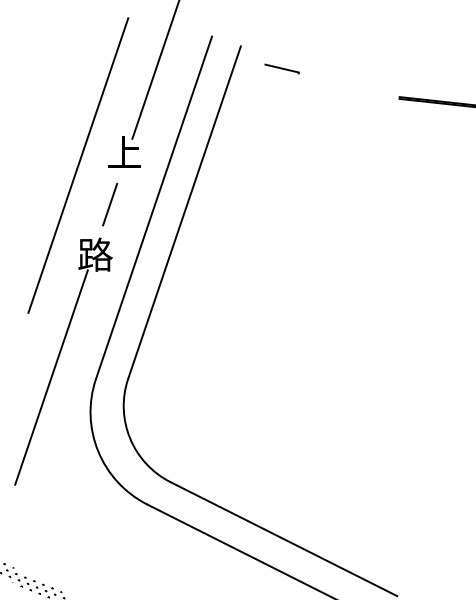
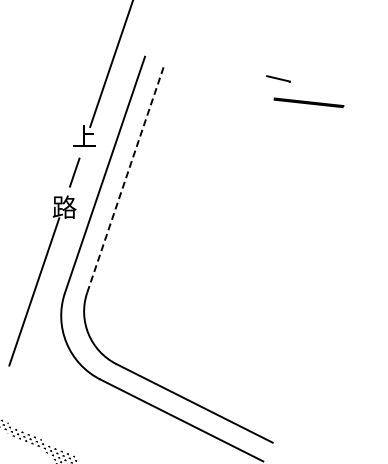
line: (282, 68) -> (278, 78), moved
line: (77, 165) -> (52, 145), removed
line: (185, 211) -> (126, 177), solid -> dashed

